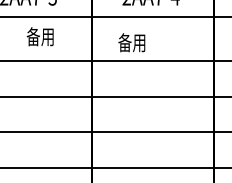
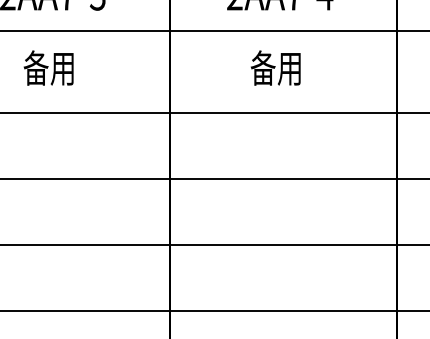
text: (39, 36) -> (47, 67), moved
text: (131, 42) -> (275, 67), moved

